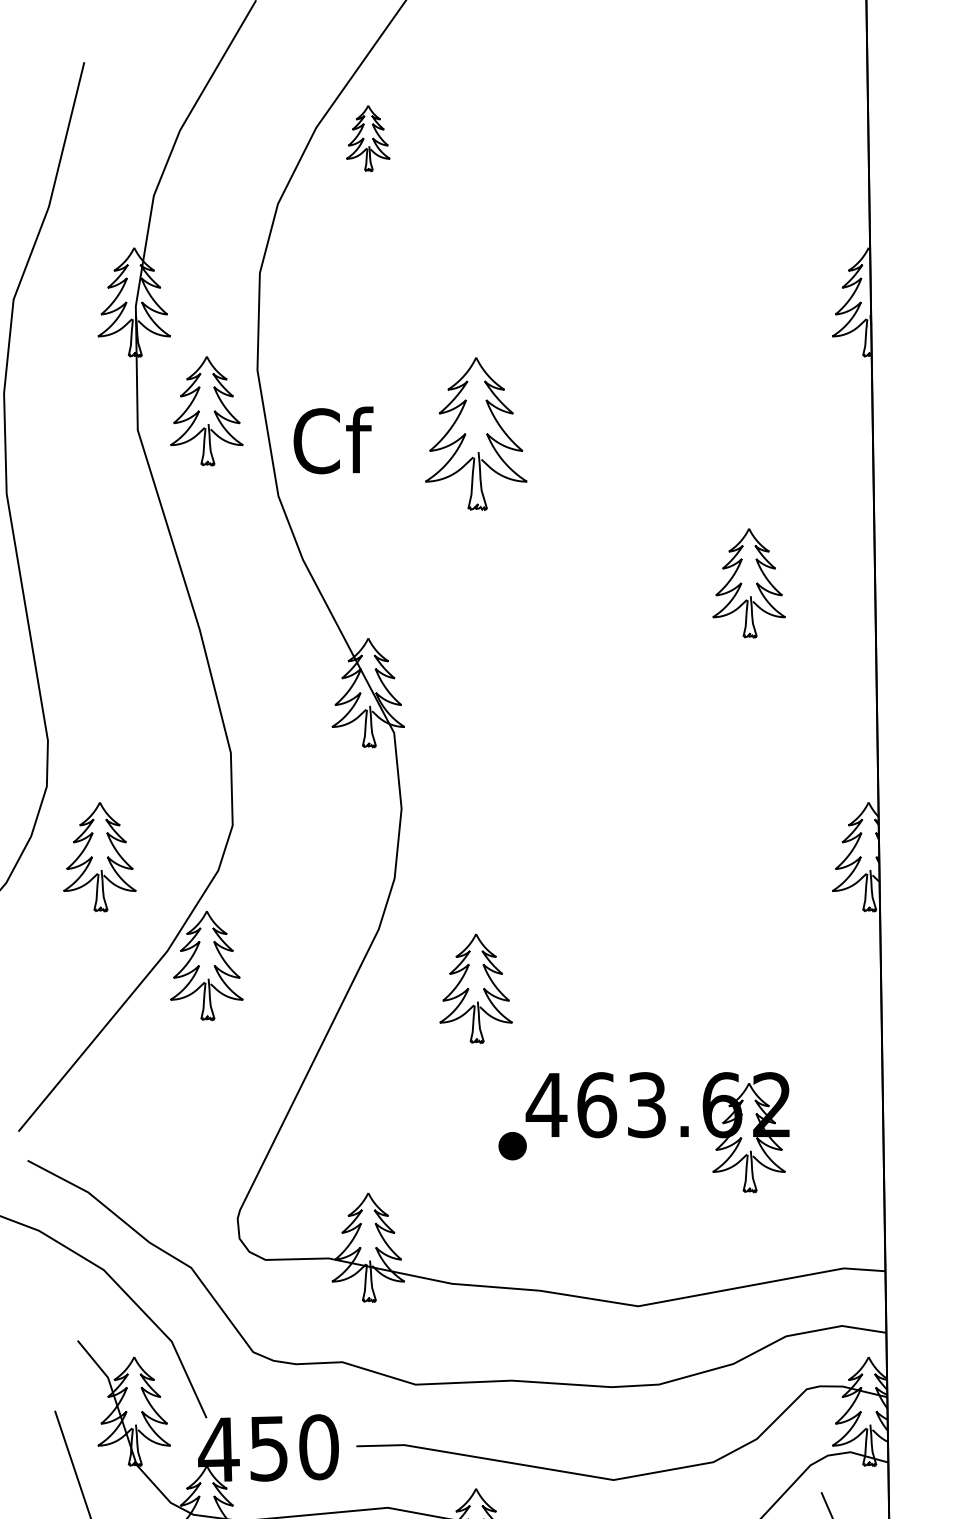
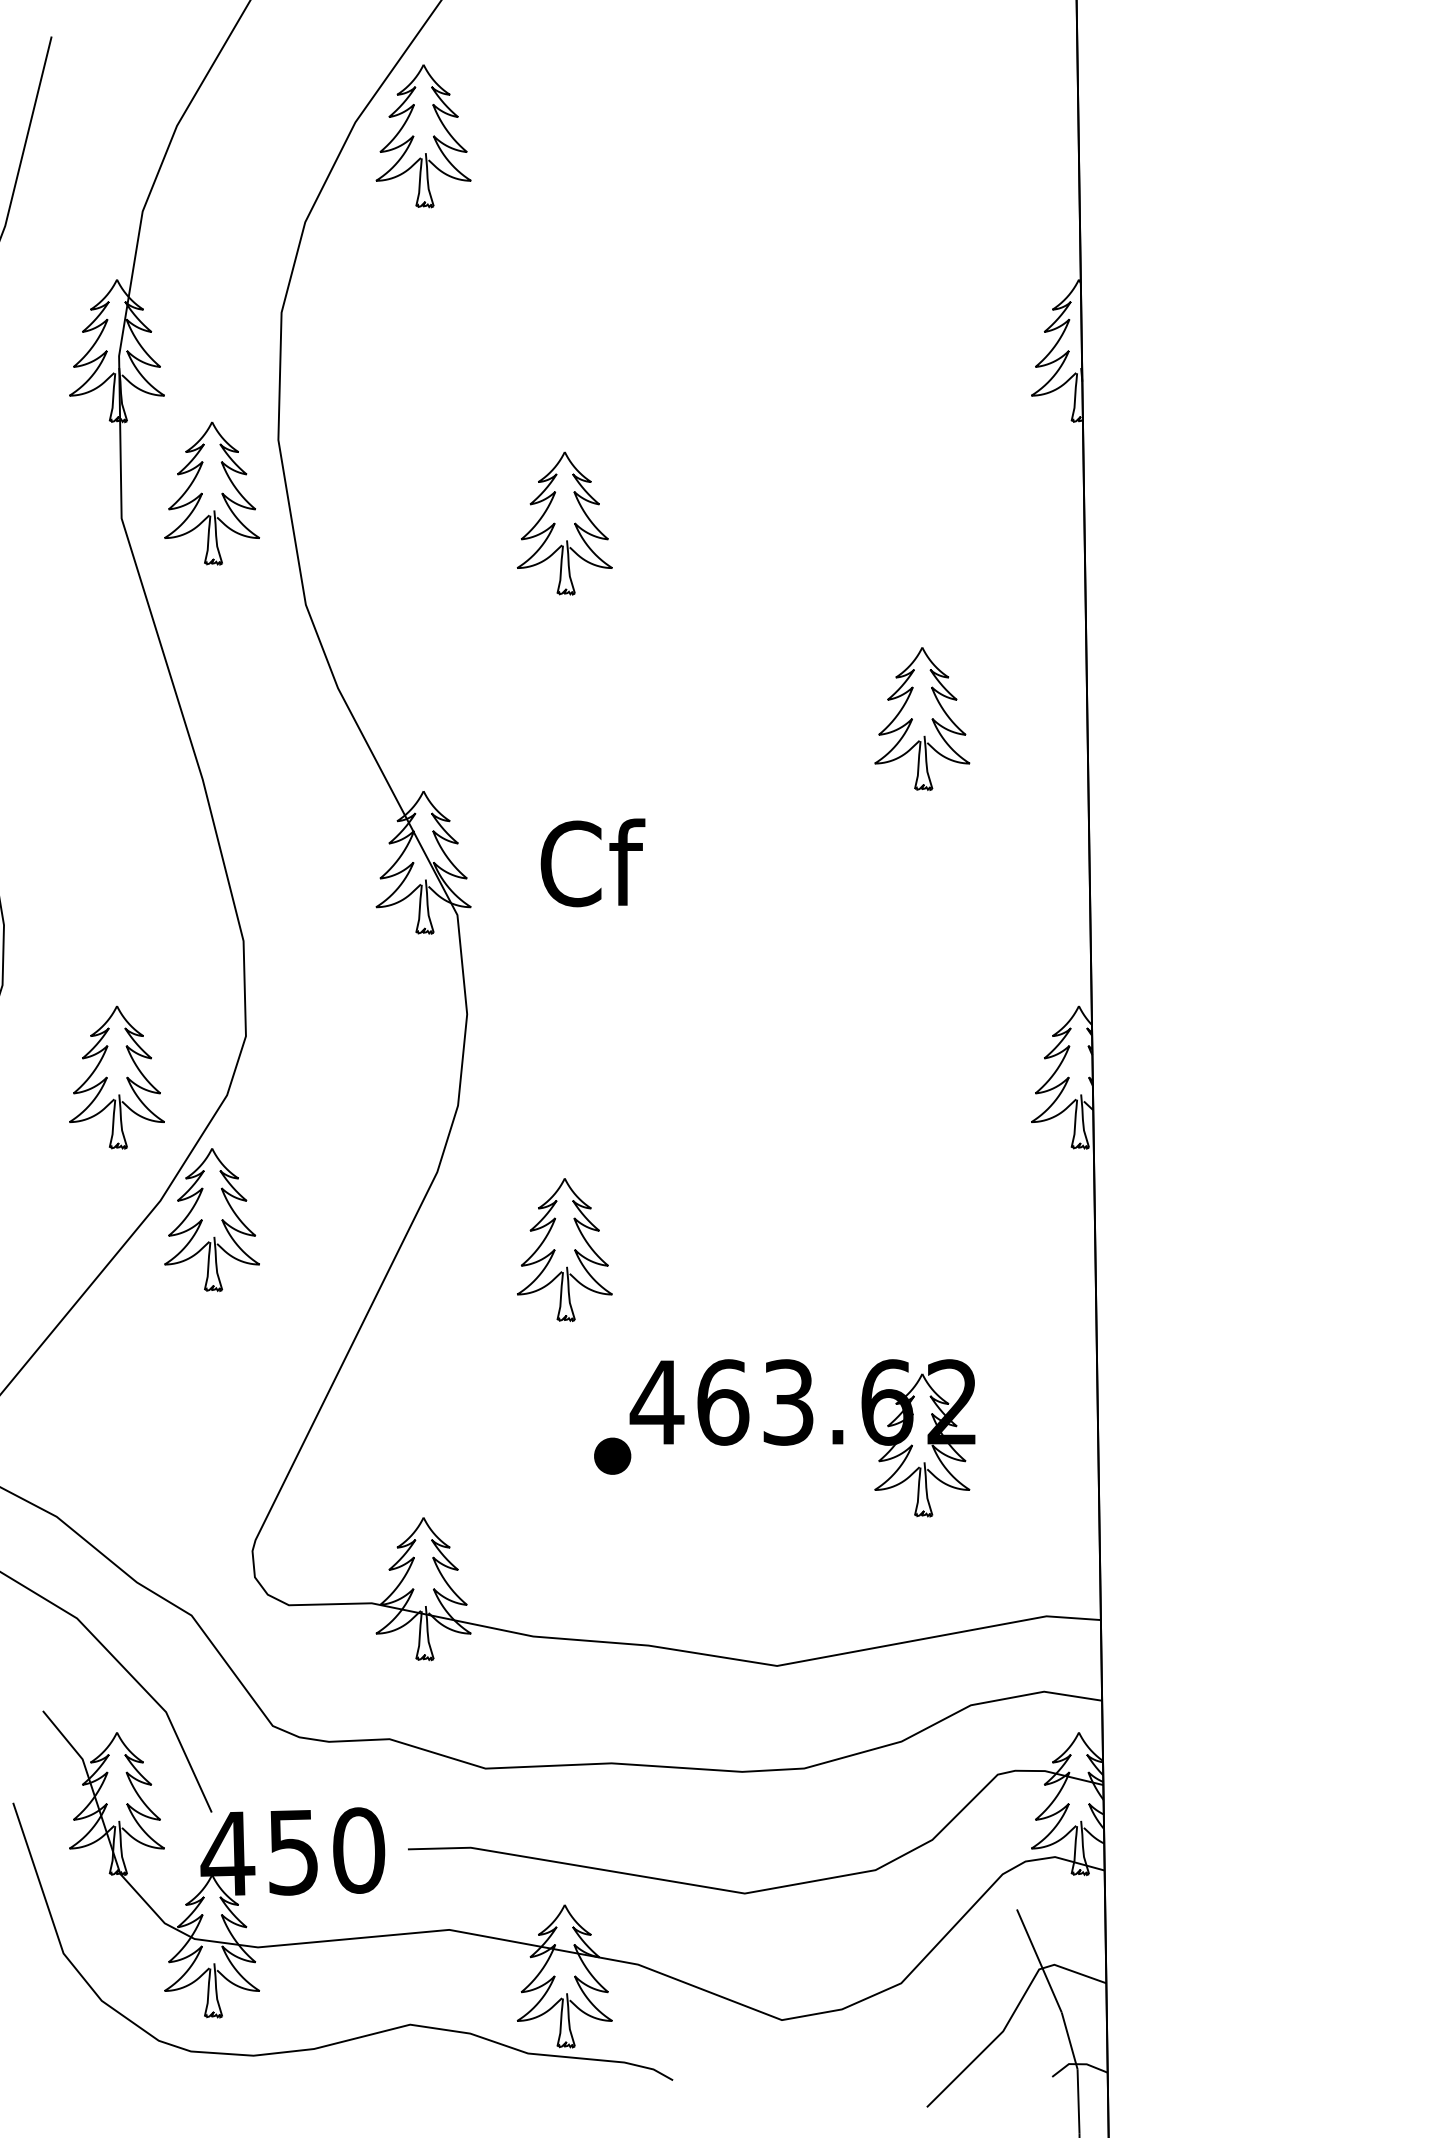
part: (368, 138) -> (423, 136), size x1.67
part: (475, 434) -> (564, 523), size x0.71
text: (333, 440) -> (592, 862), moved
part: (99, 857) -> (116, 1077), moved

